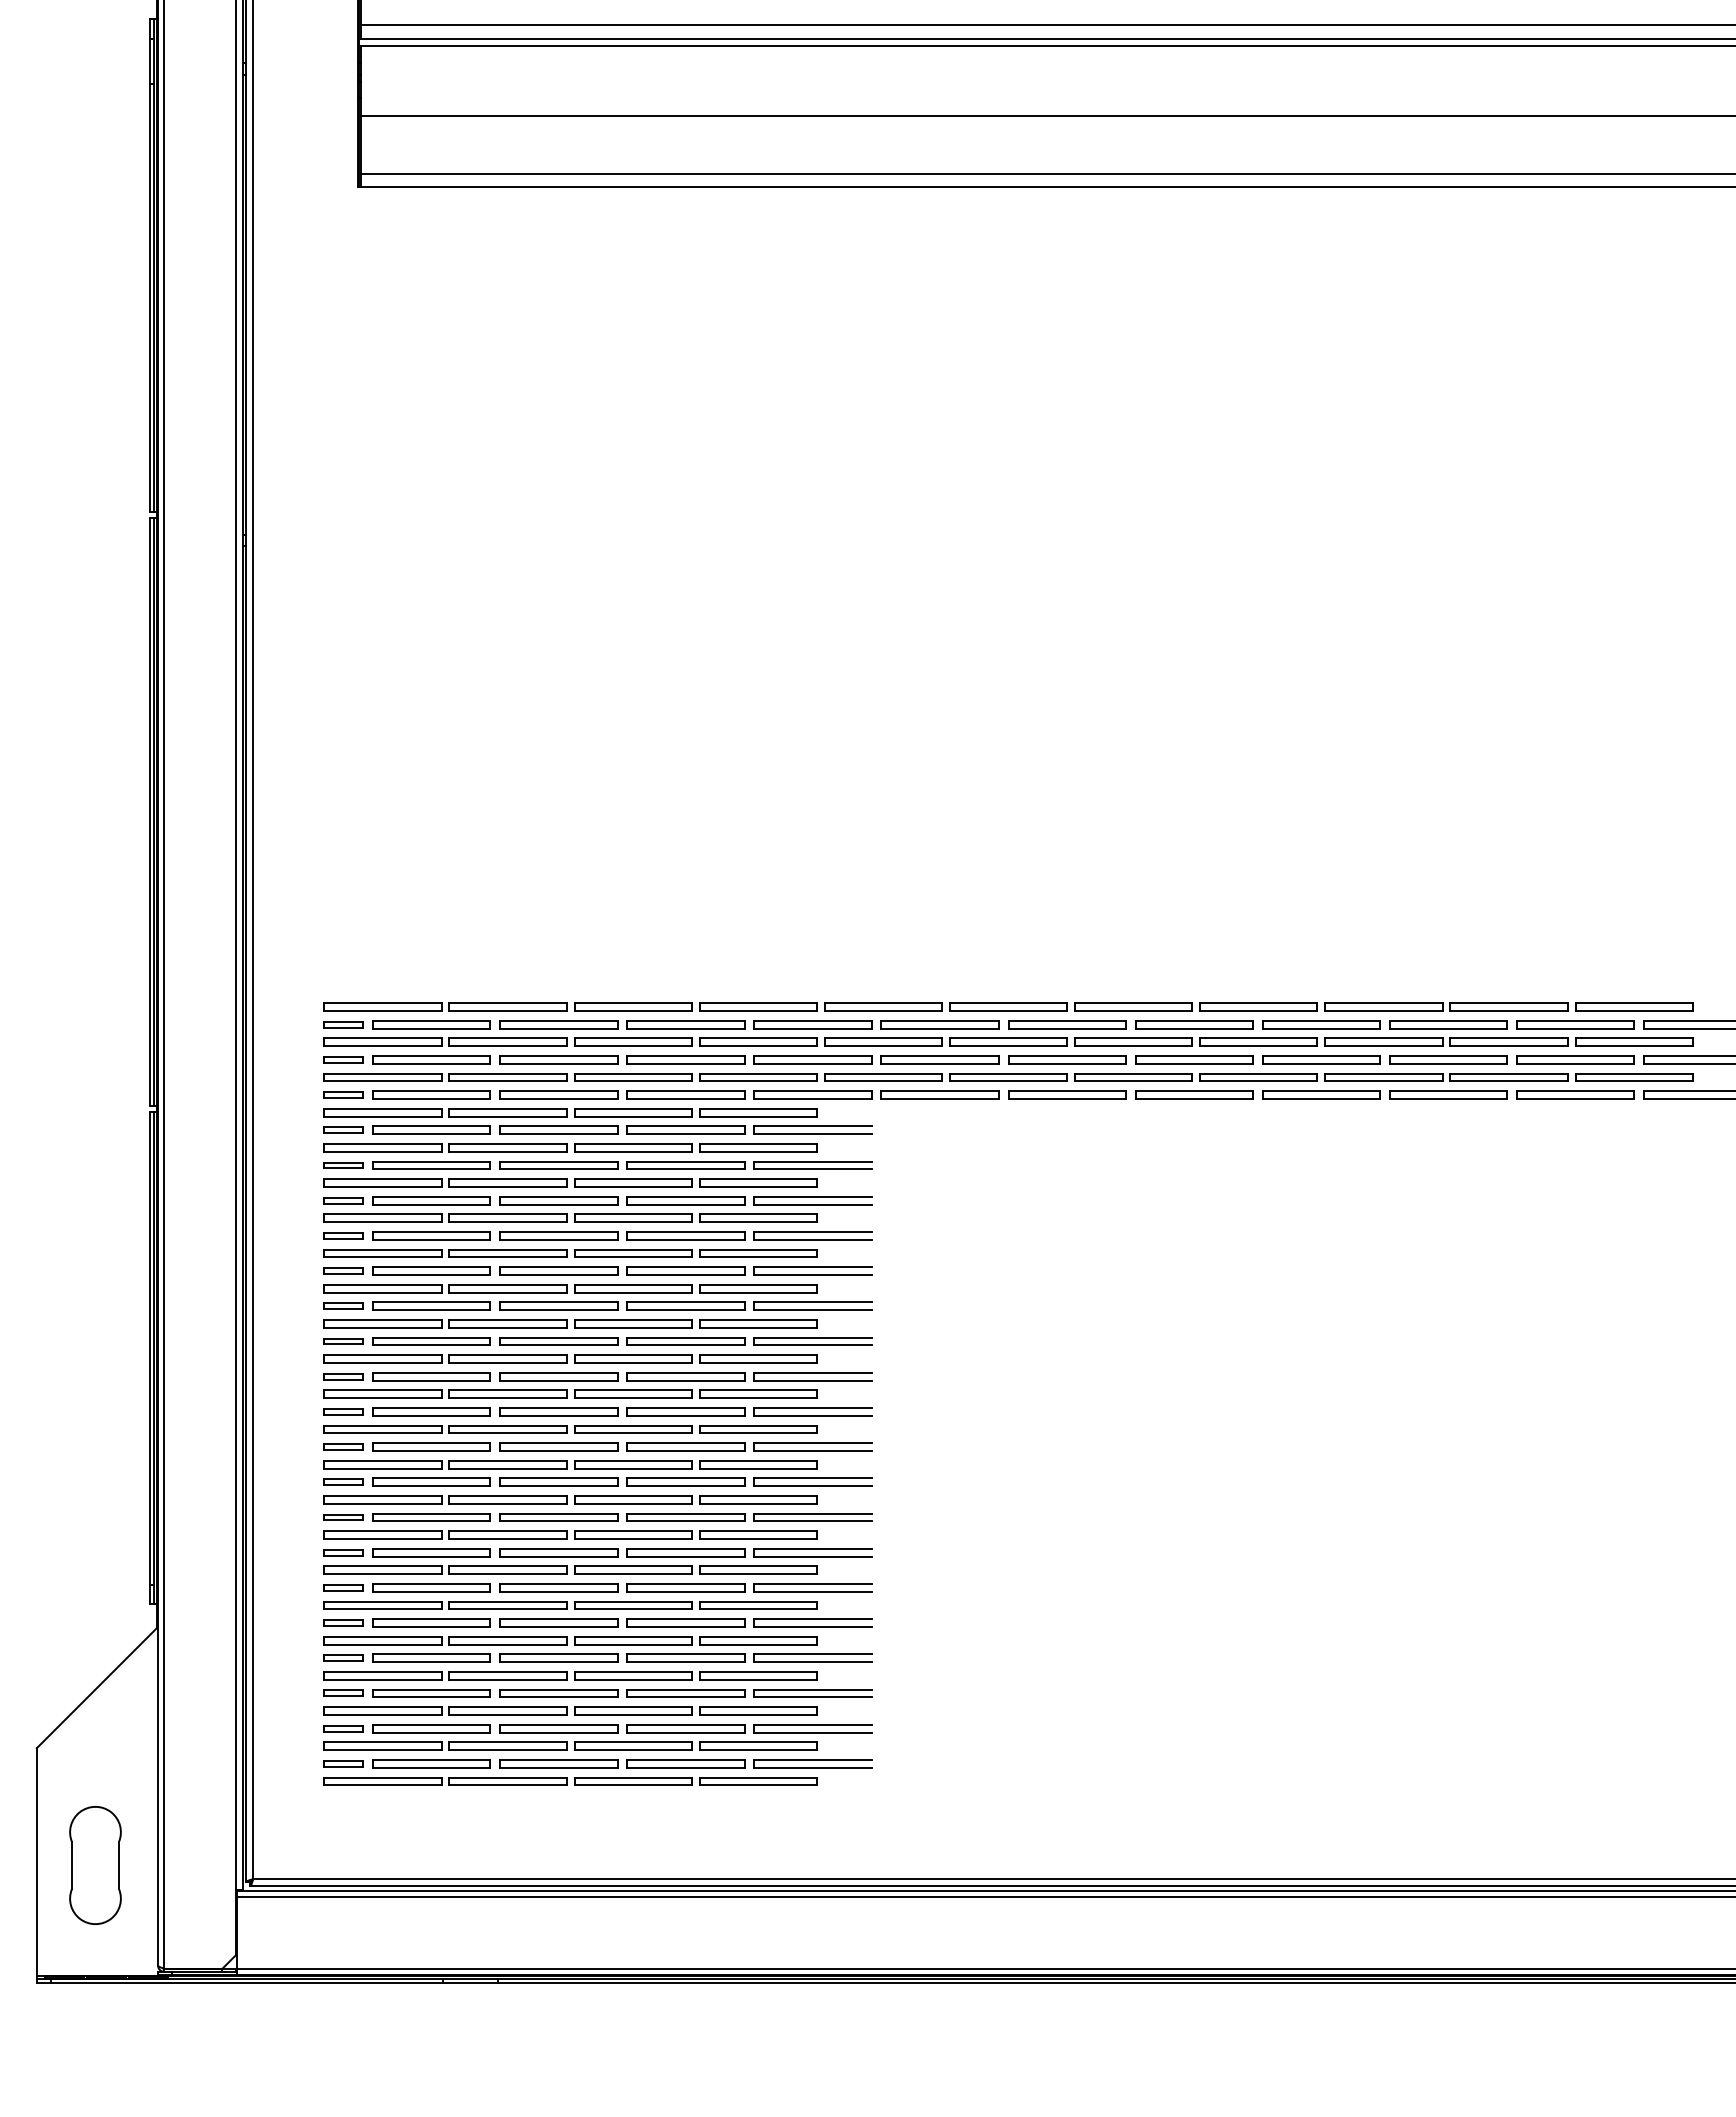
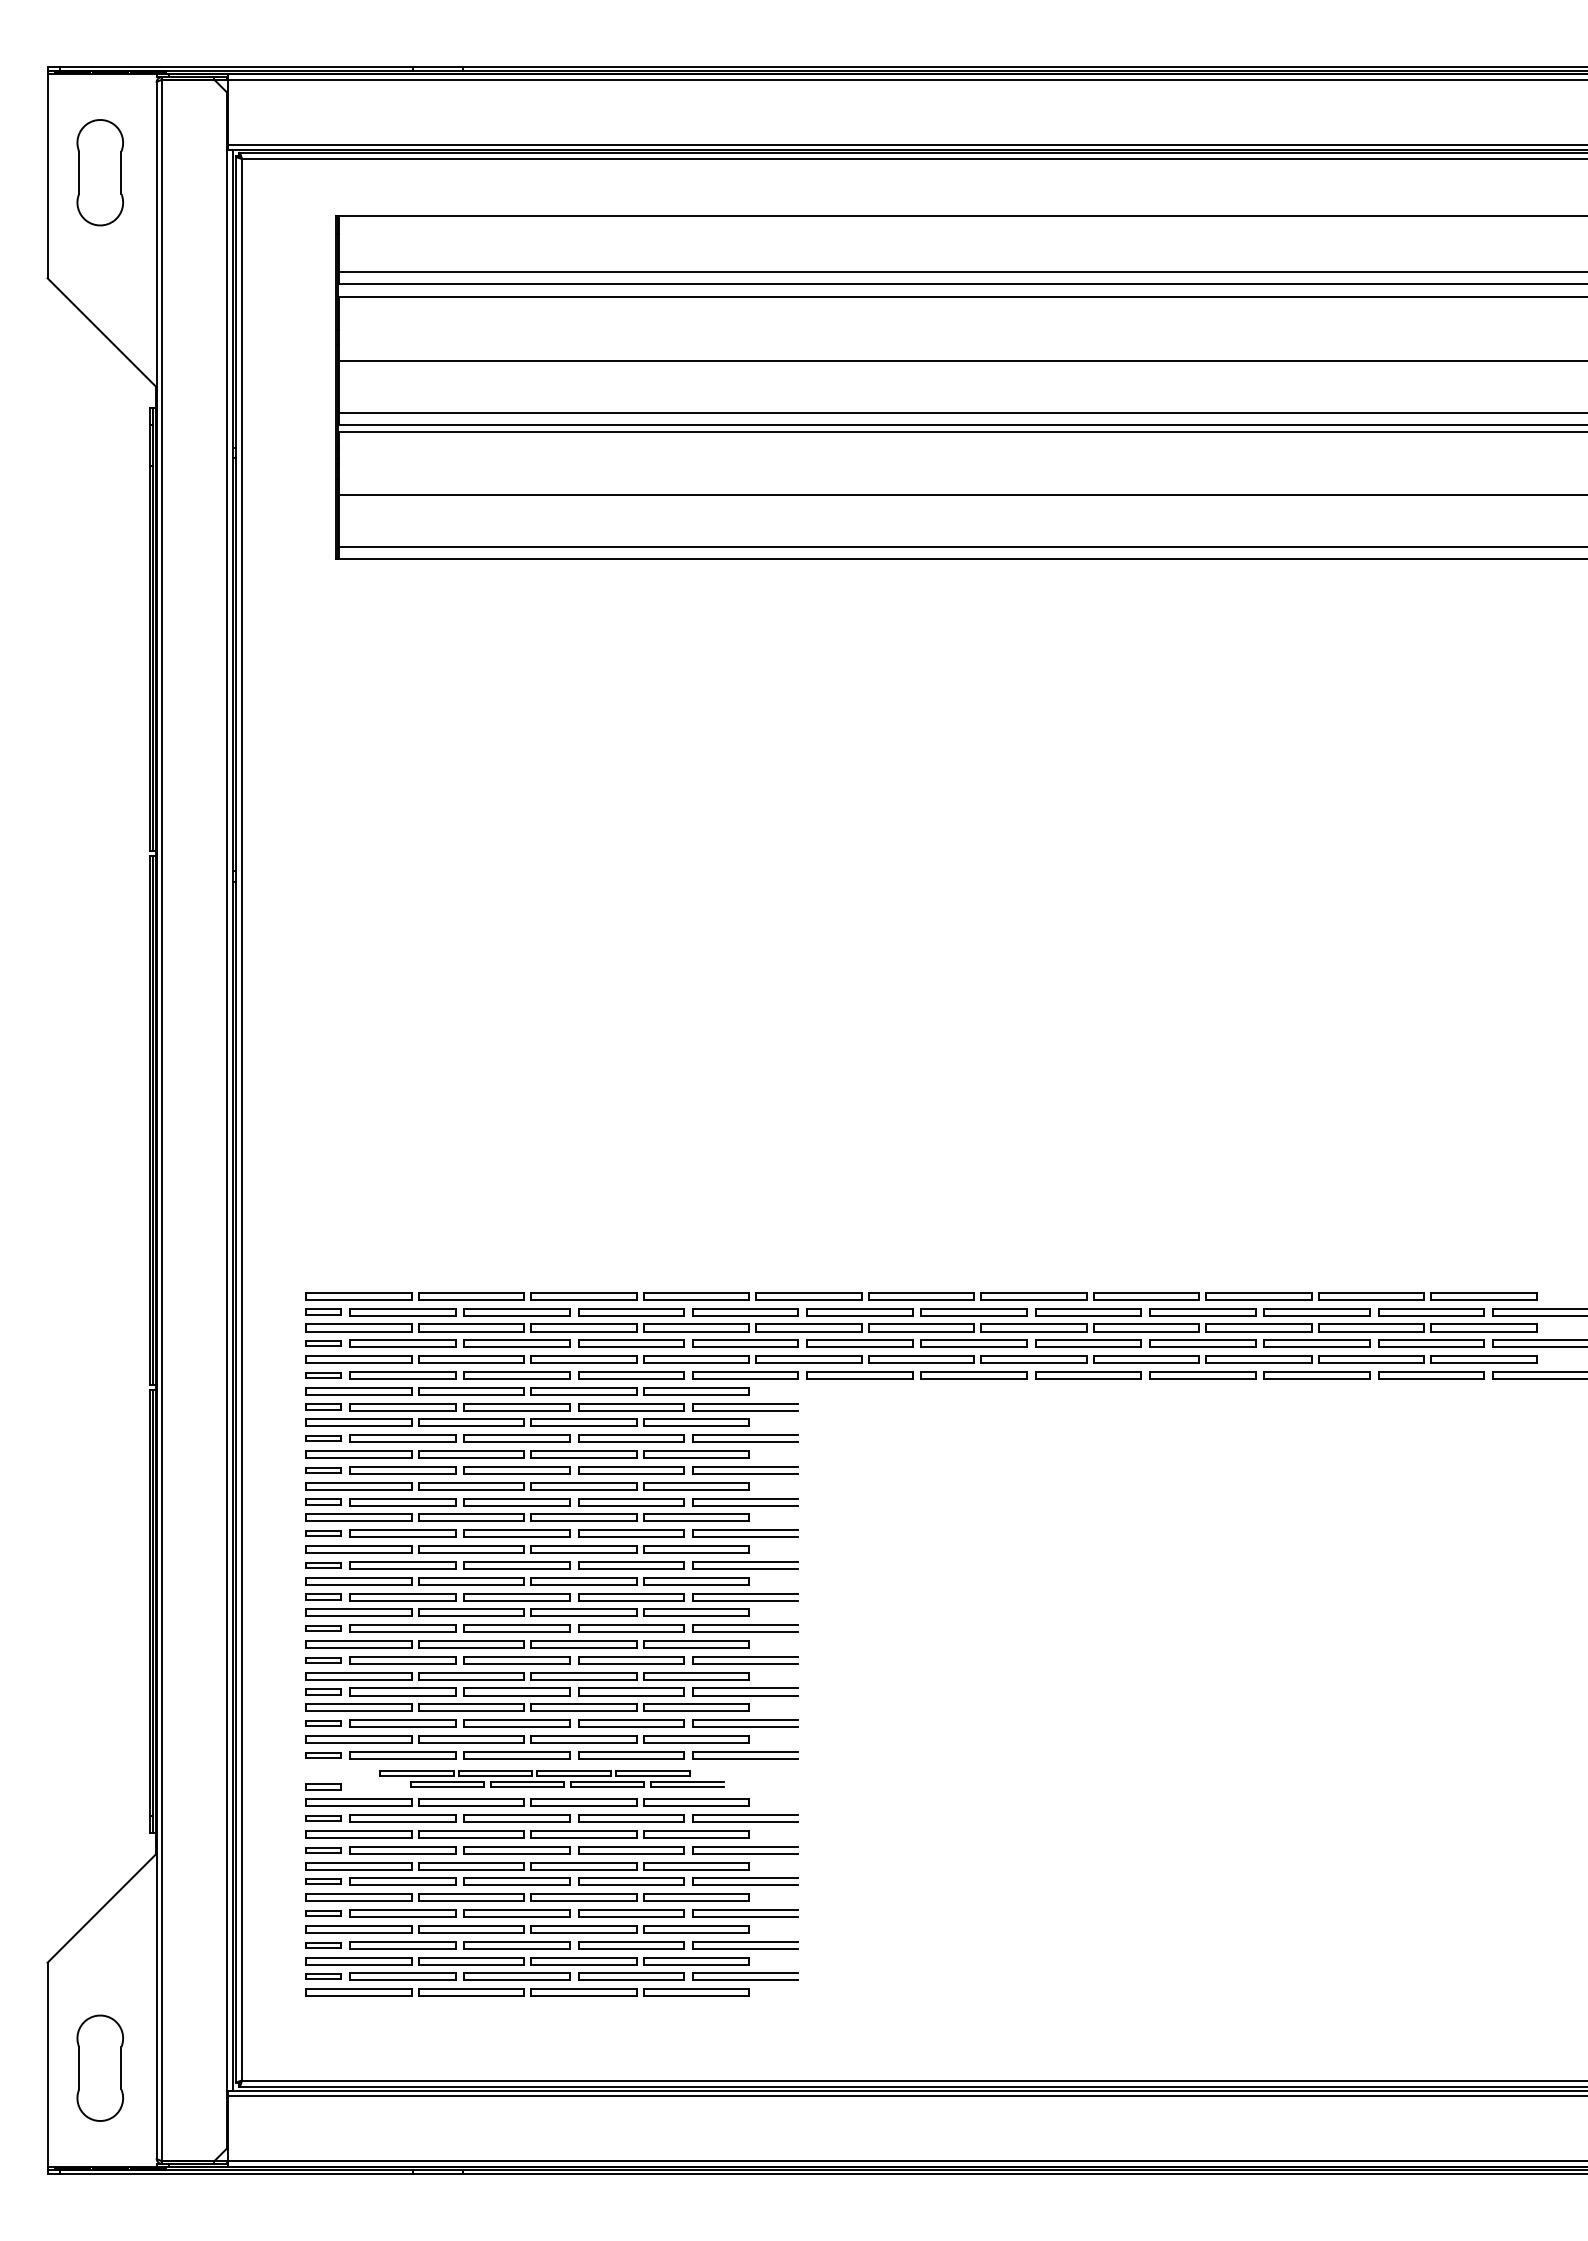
part: (597, 1543) -> (551, 1778), size x0.7

